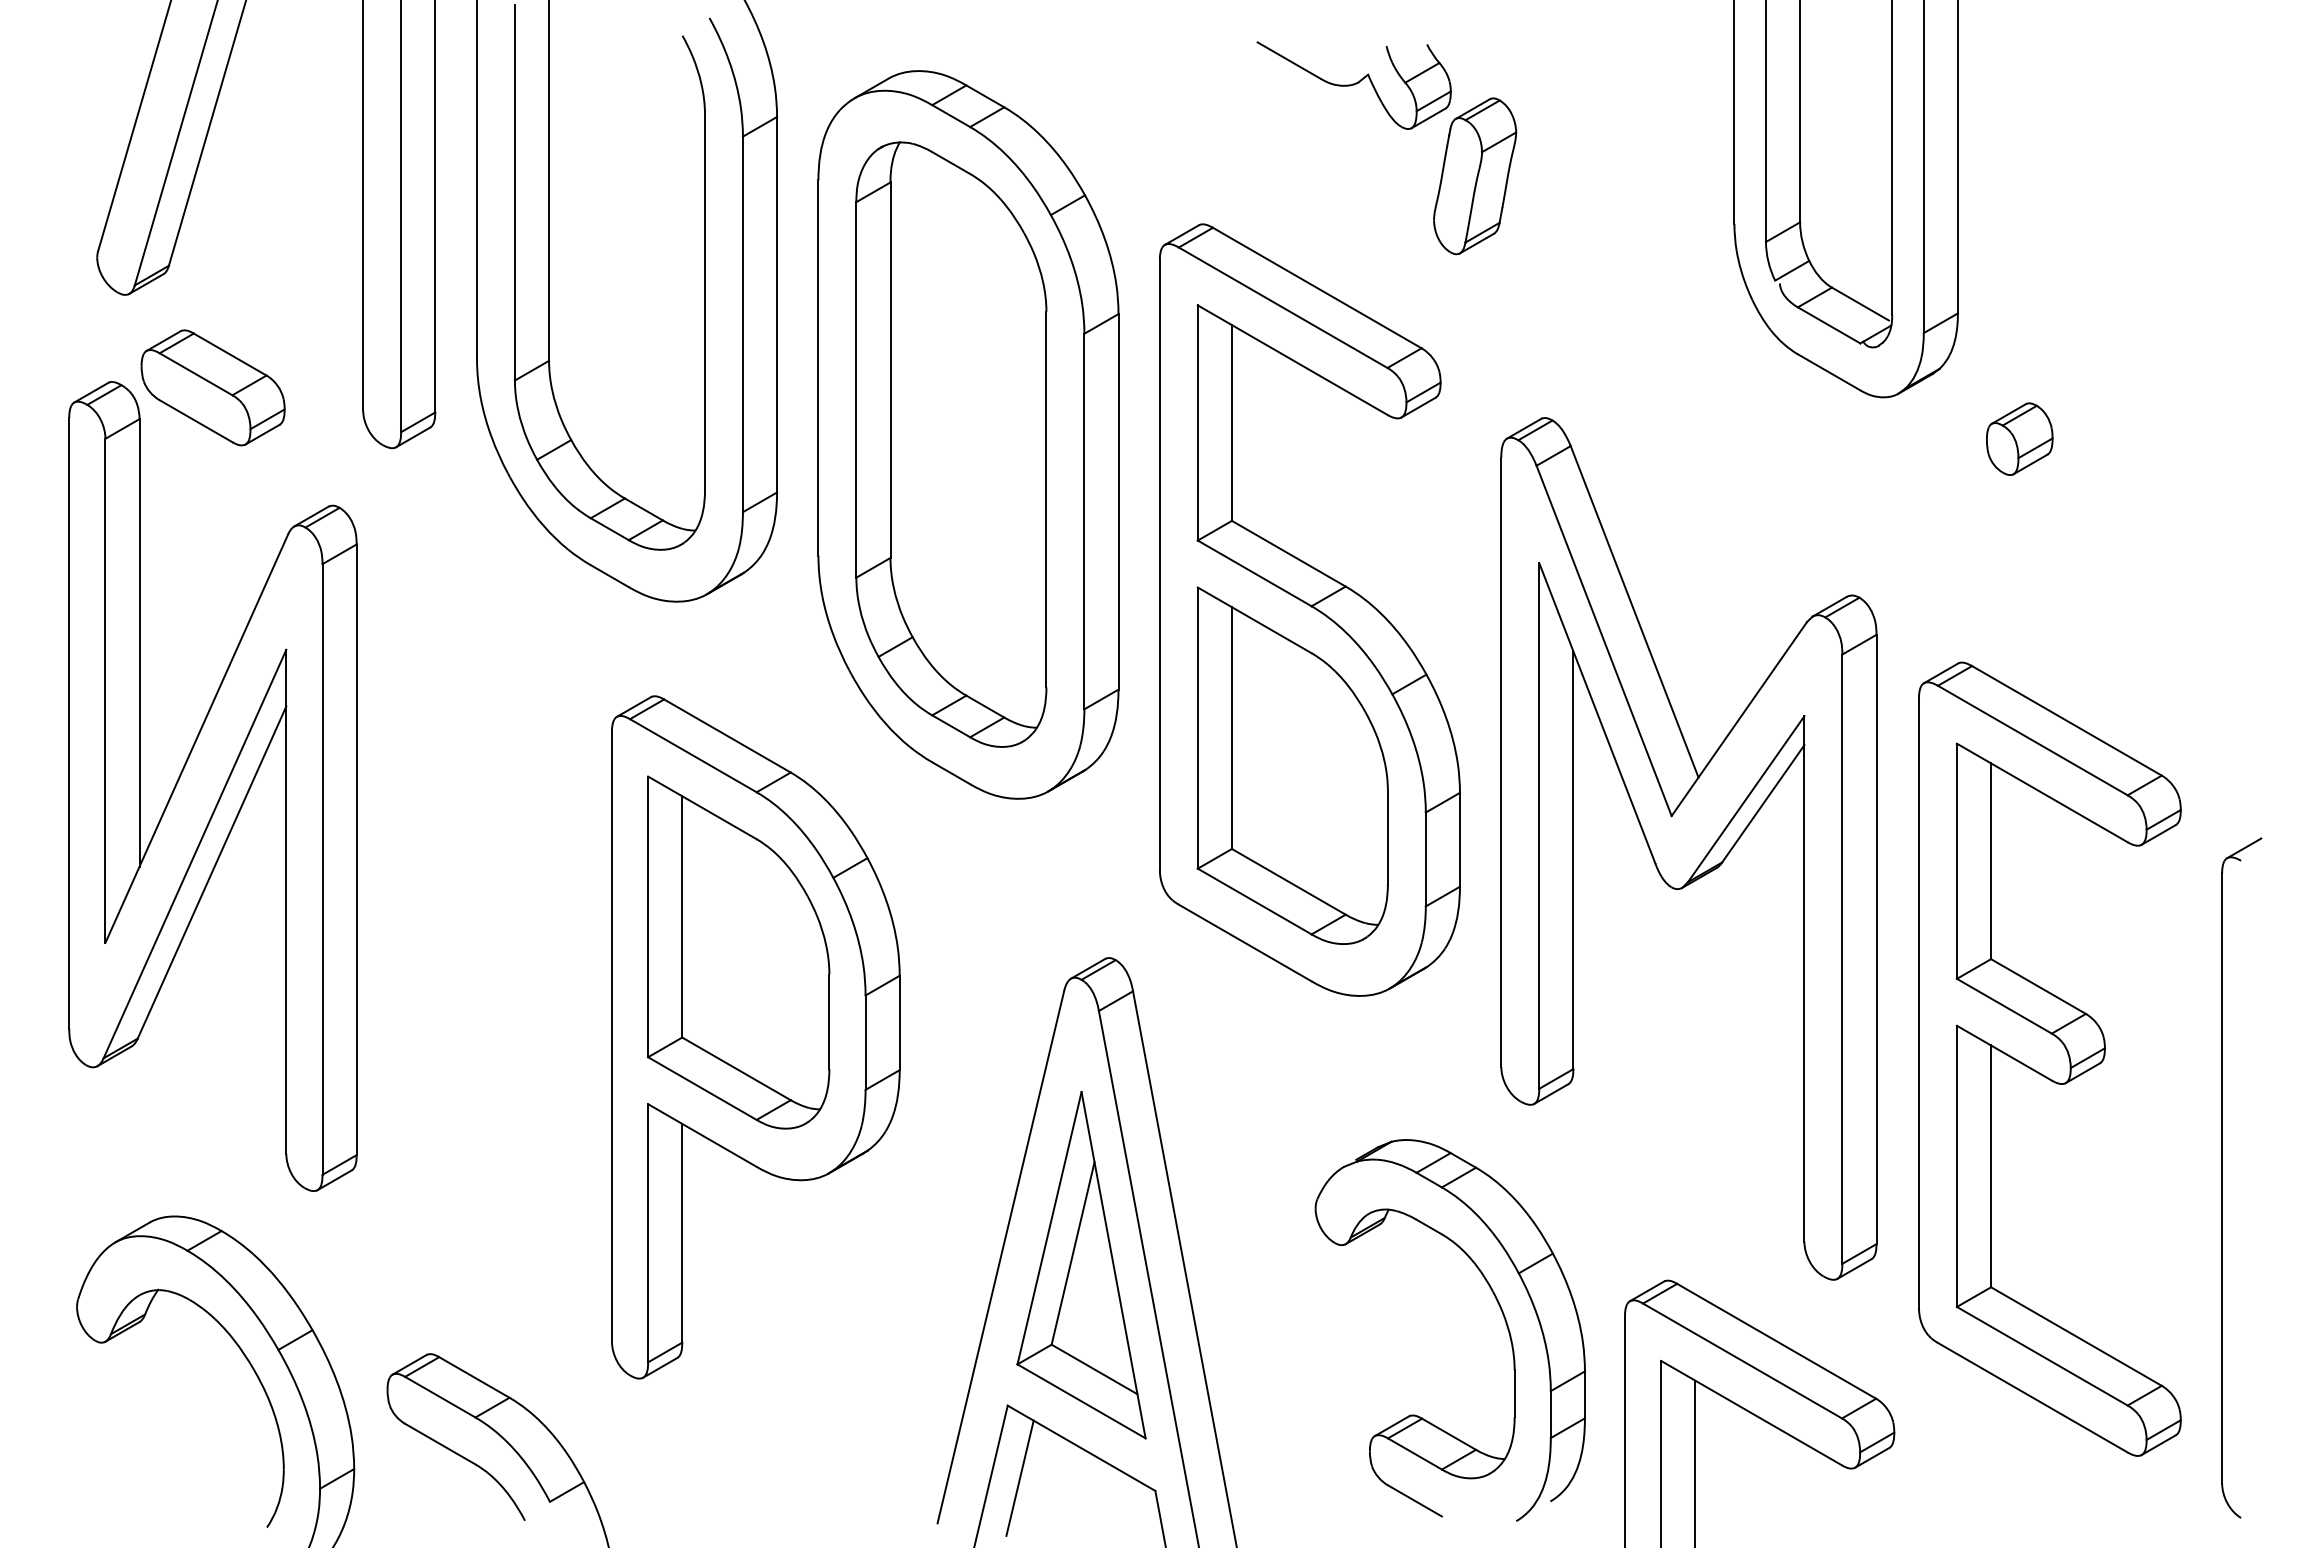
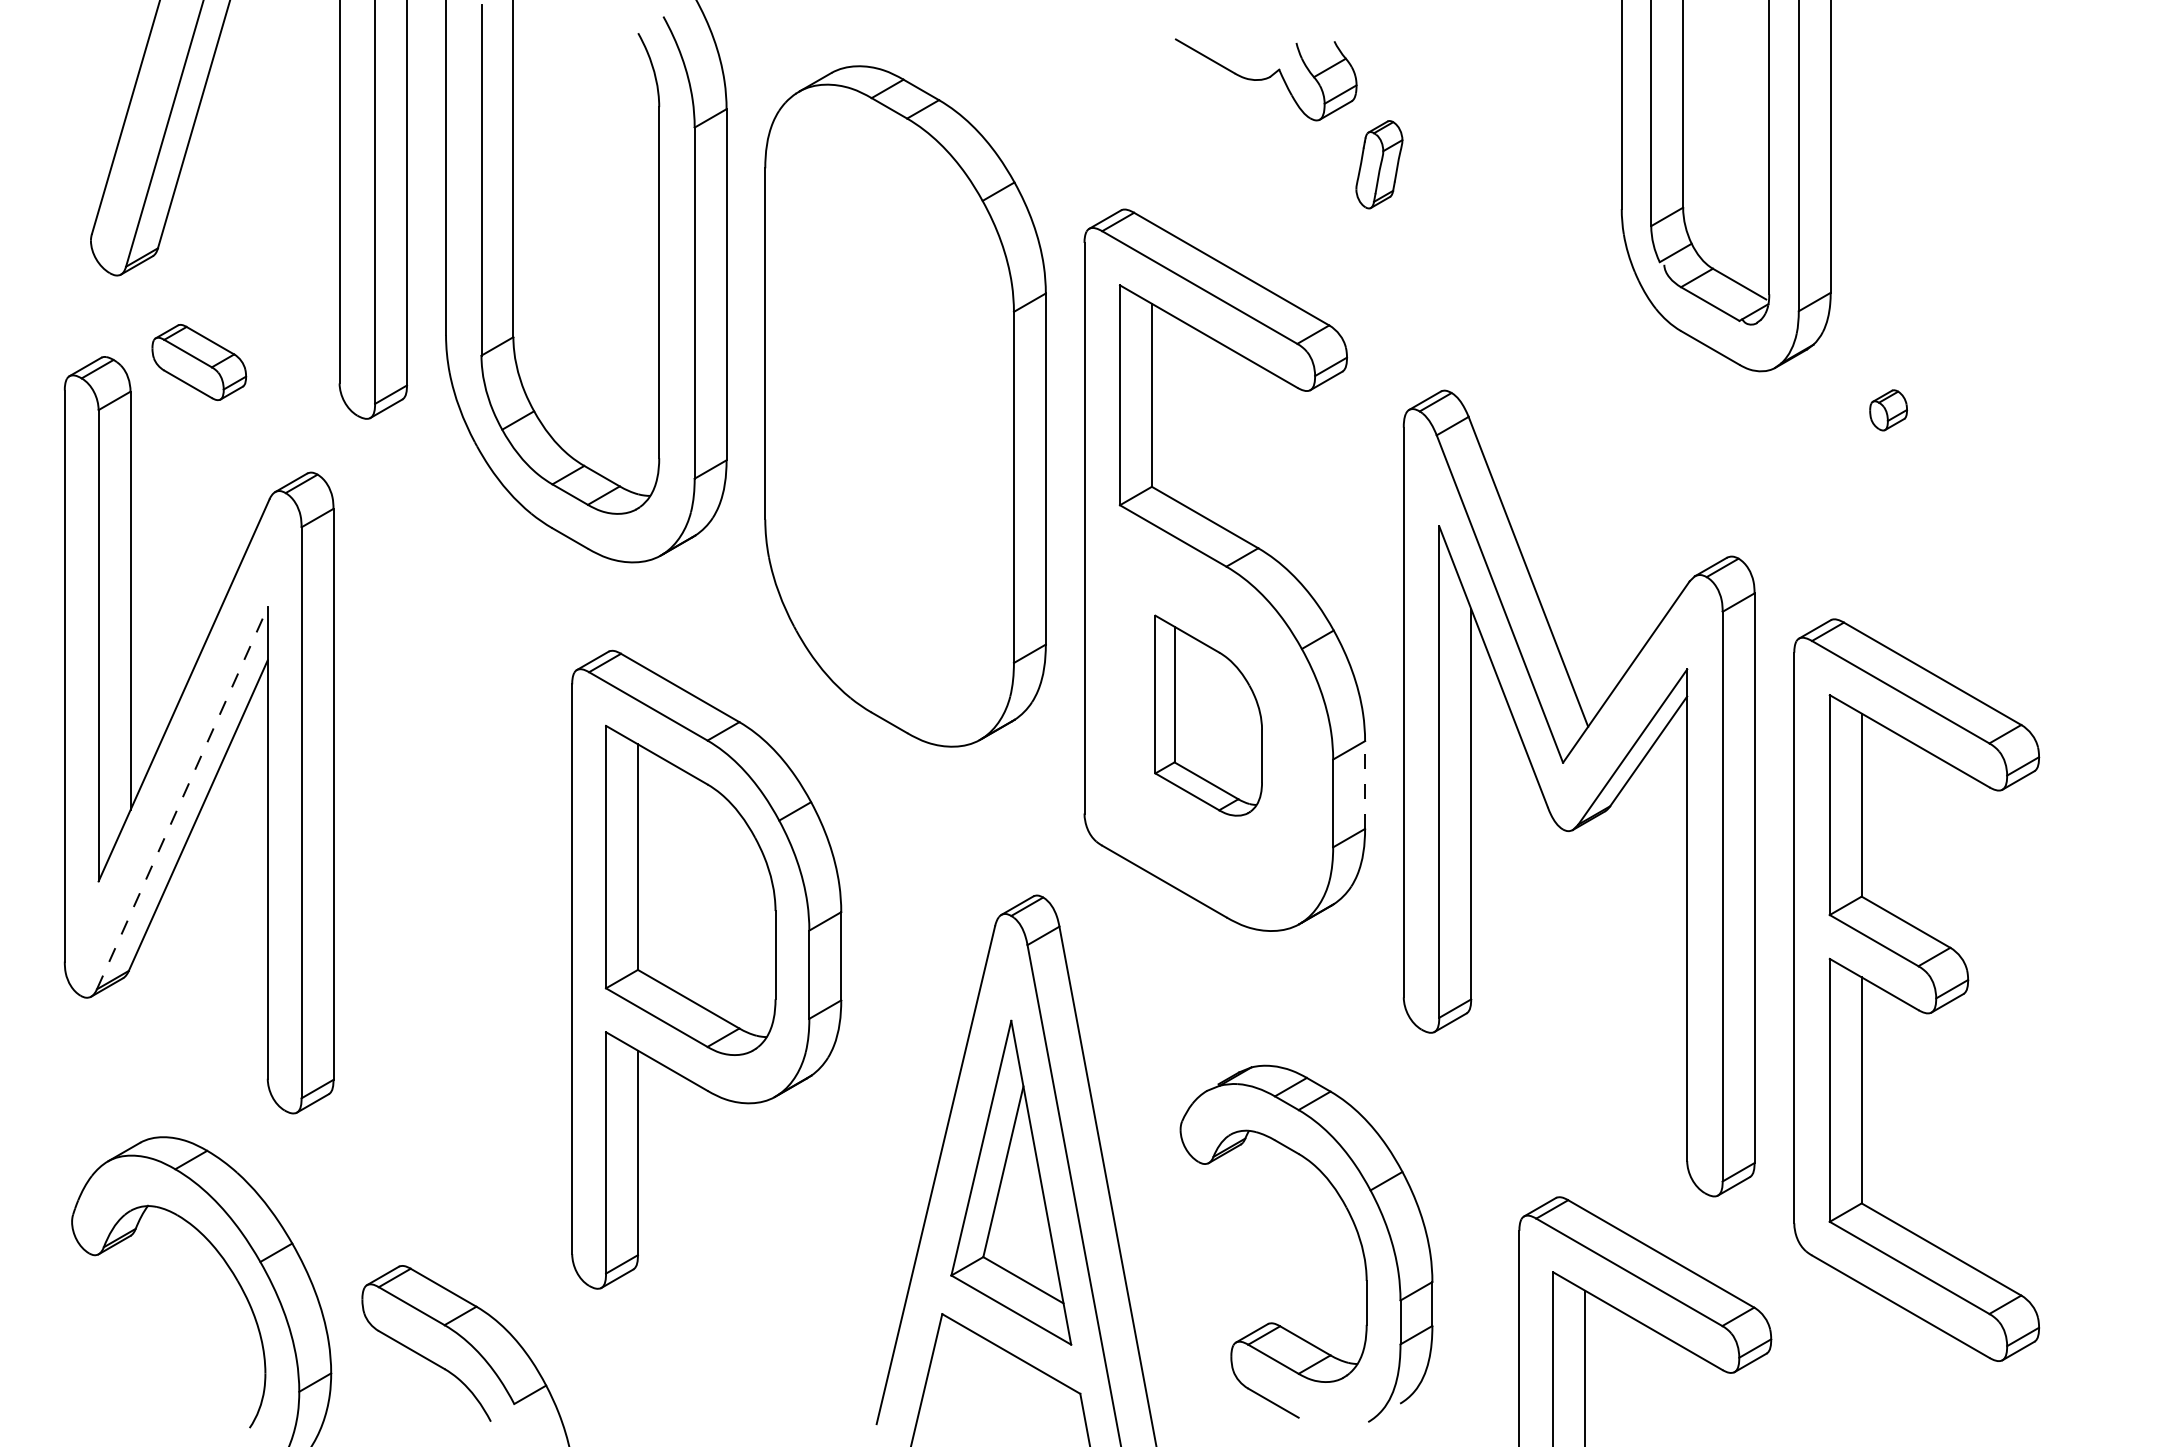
part: (1475, 176) -> (1379, 164), size x0.6
part: (212, 387) -> (198, 362), size x0.7
part: (2019, 438) -> (1888, 409), size x0.6
part: (951, 444) -> (889, 415), removed
part: (1292, 765) -> (1208, 715), size x0.6
line: (1459, 839) -> (1364, 784), solid -> dashed
line: (194, 854) -> (181, 798), solid -> dashed
part: (2222, 1177) -> (2078, 1100), removed
part: (1498, 1305) -> (1351, 1220), moved
line: (1019, 1477) -> (953, 1381), removed

